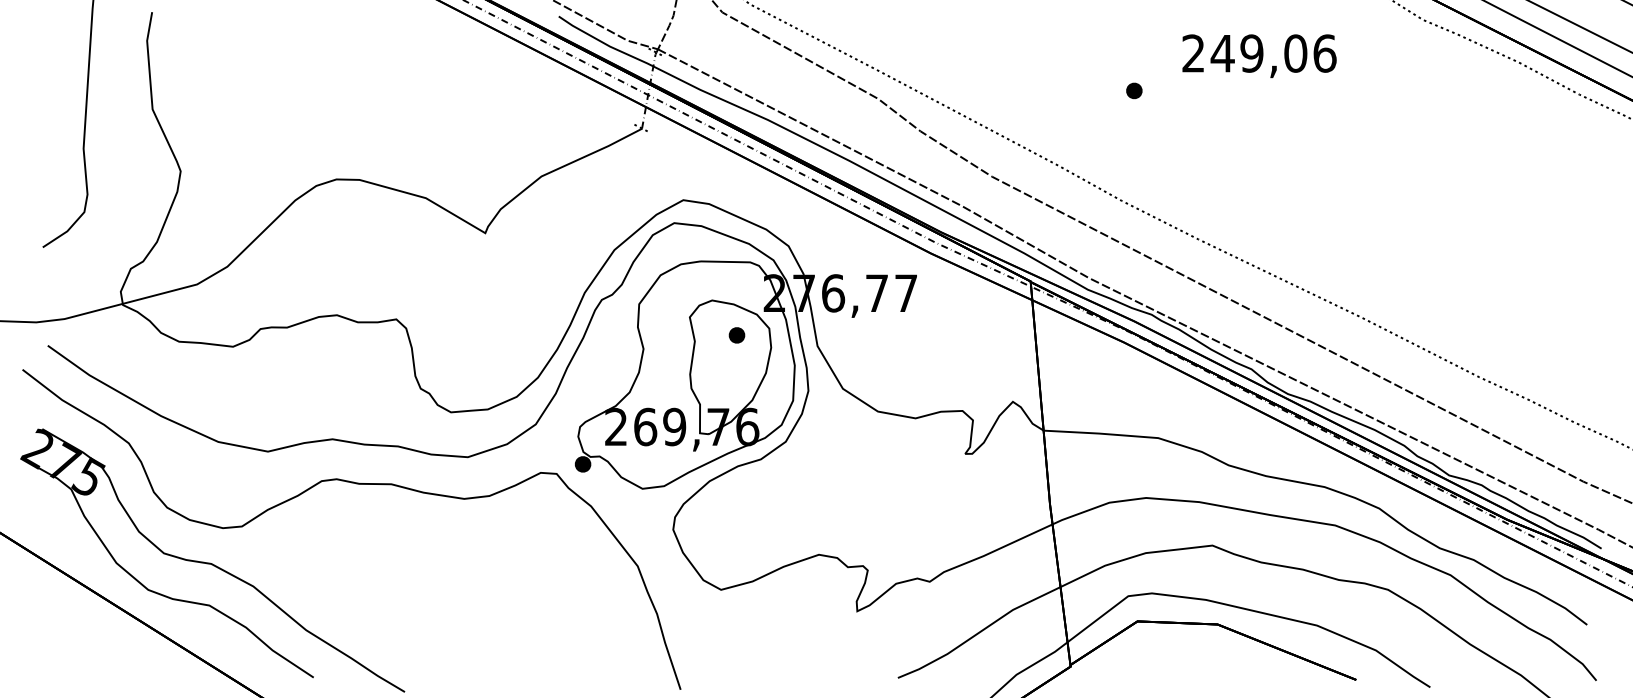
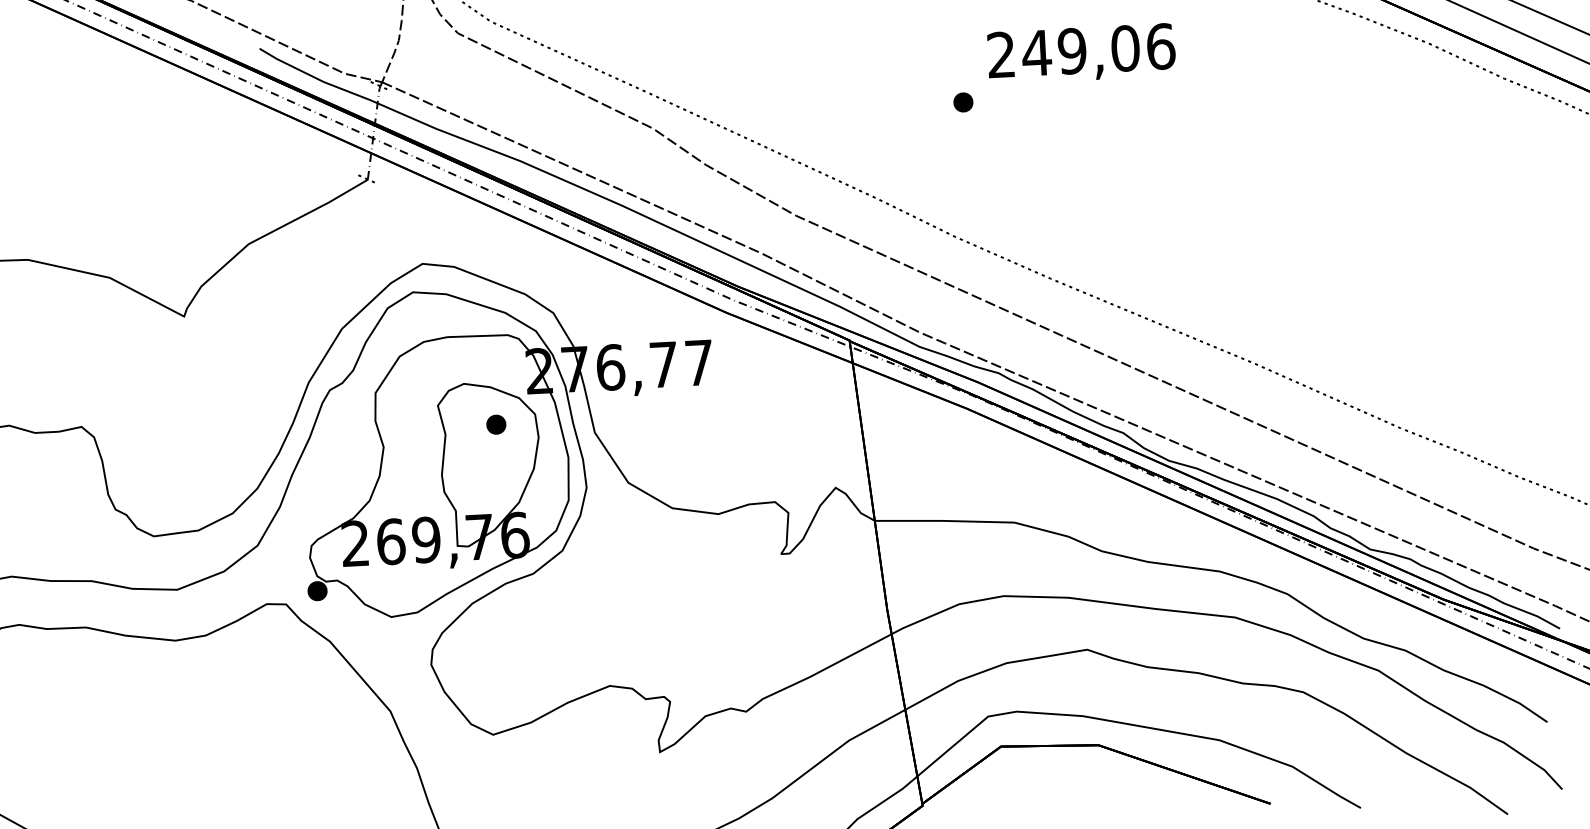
text: (1259, 56) -> (1081, 54), moved

